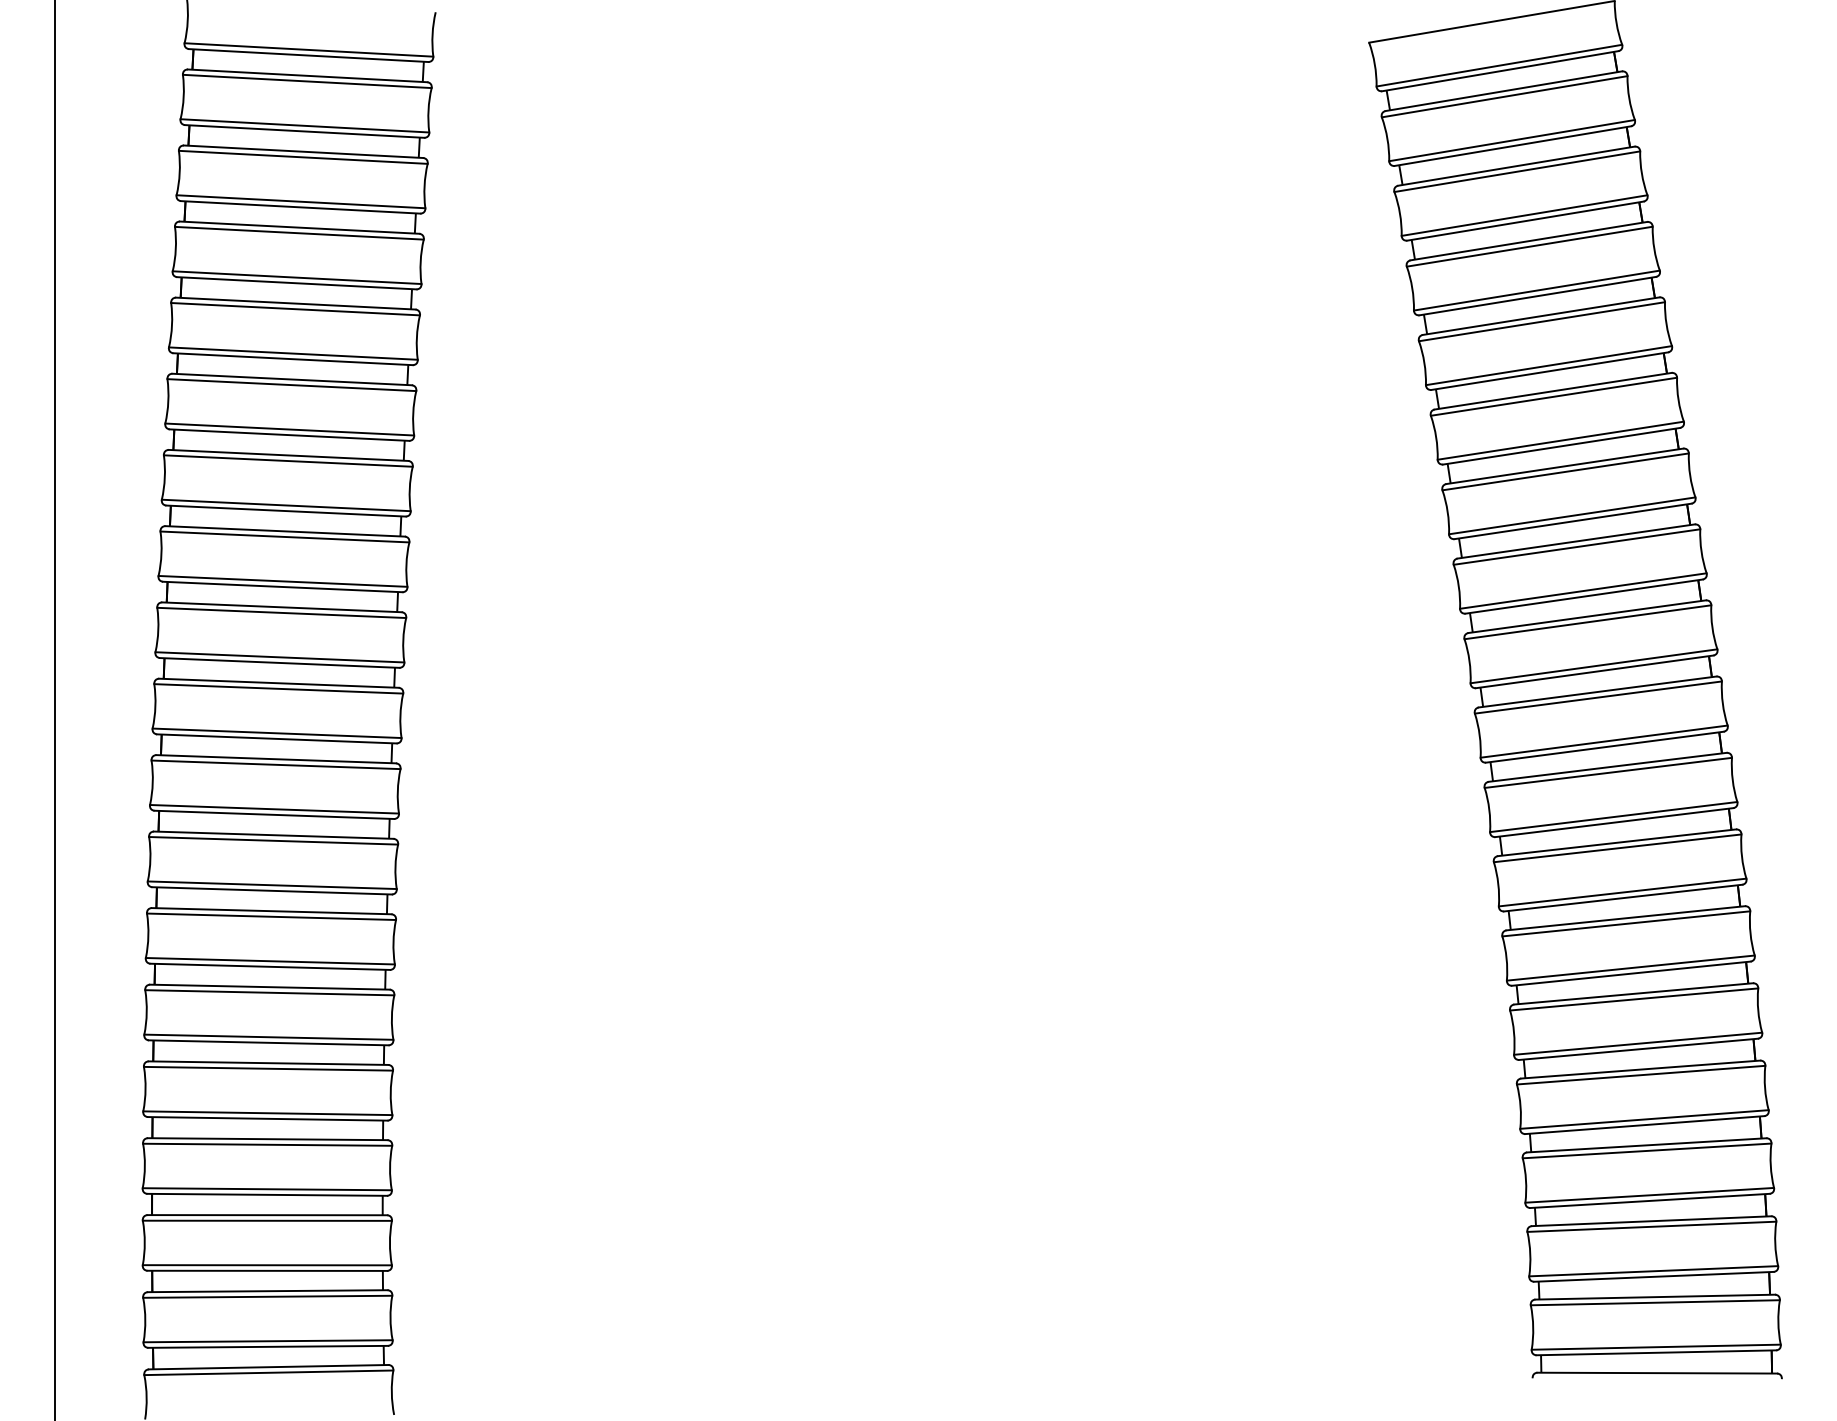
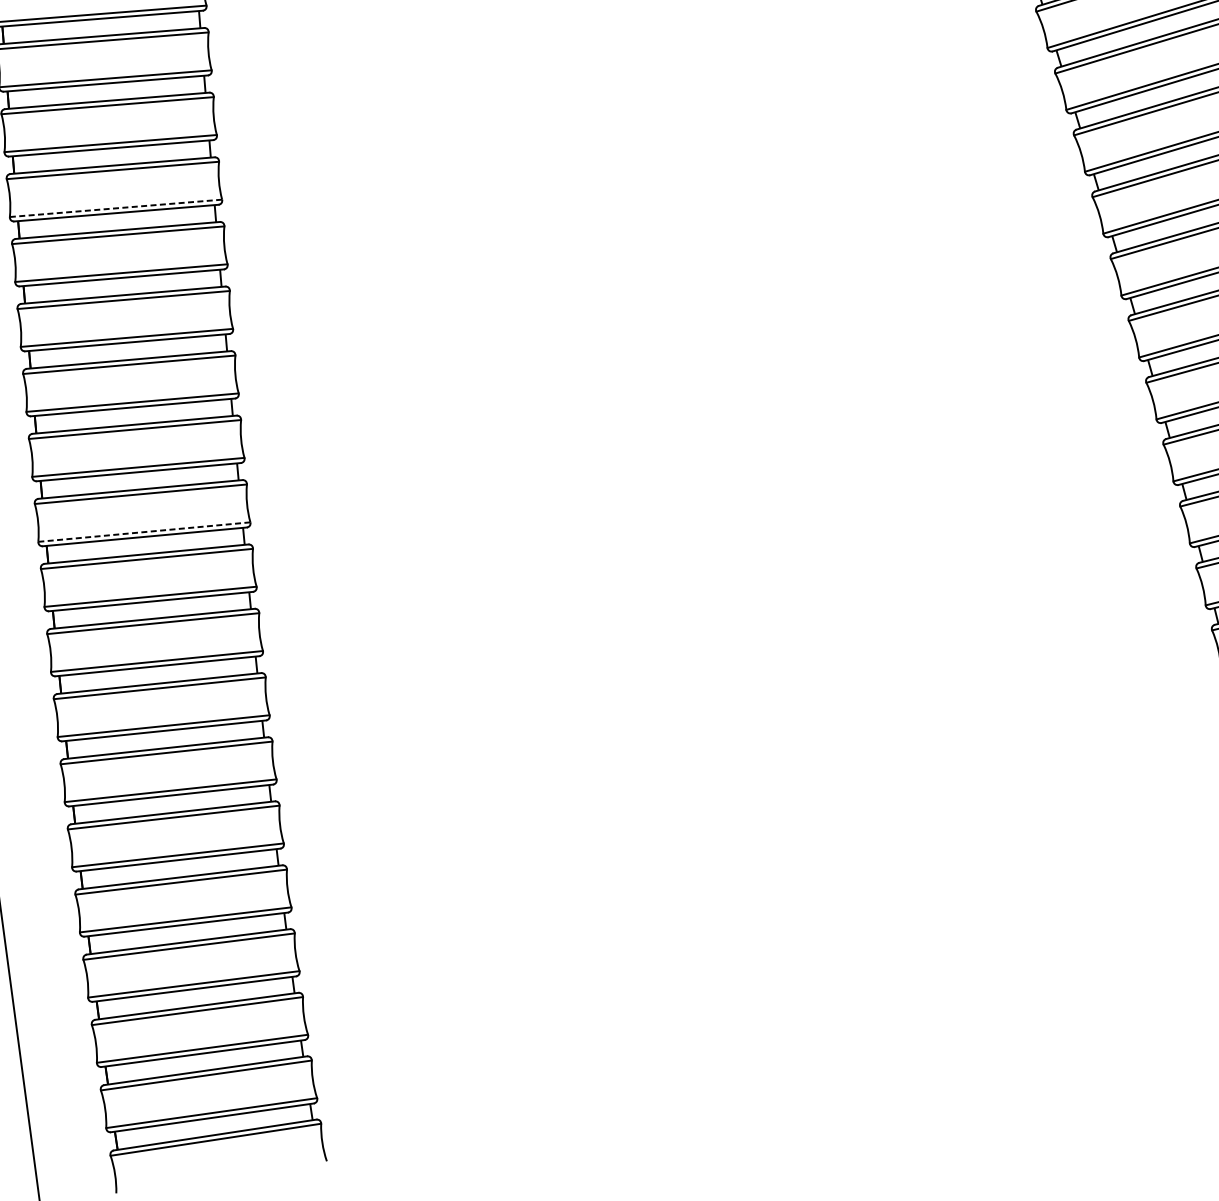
line: (297, 277) -> (116, 208), solid -> dashed
line: (279, 657) -> (144, 532), solid -> dashed

